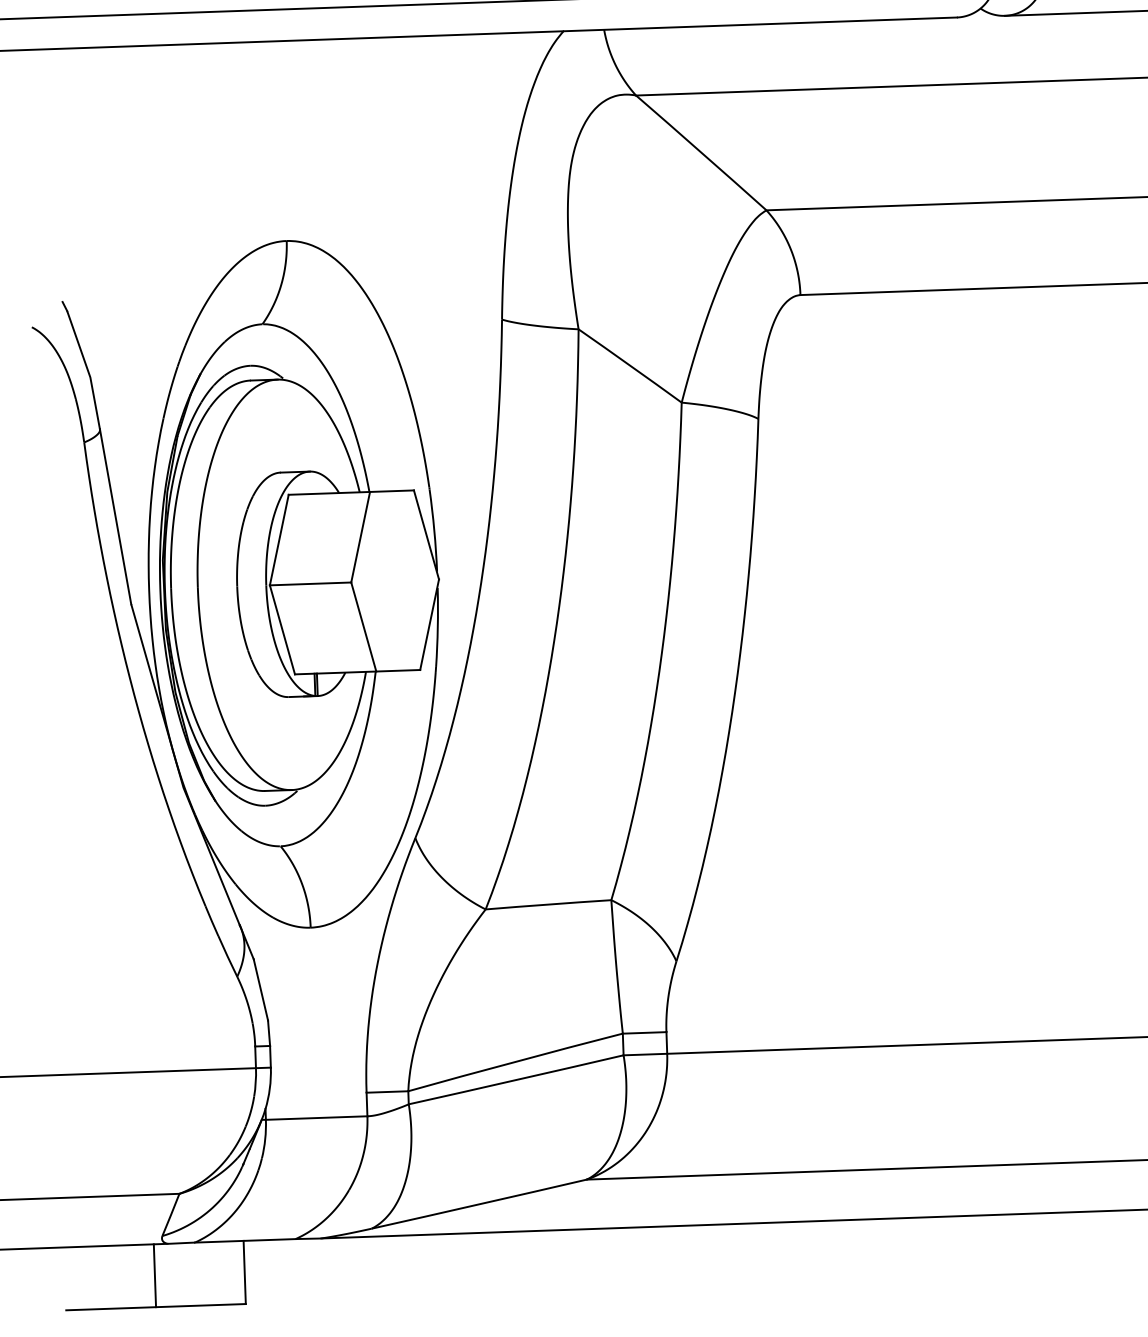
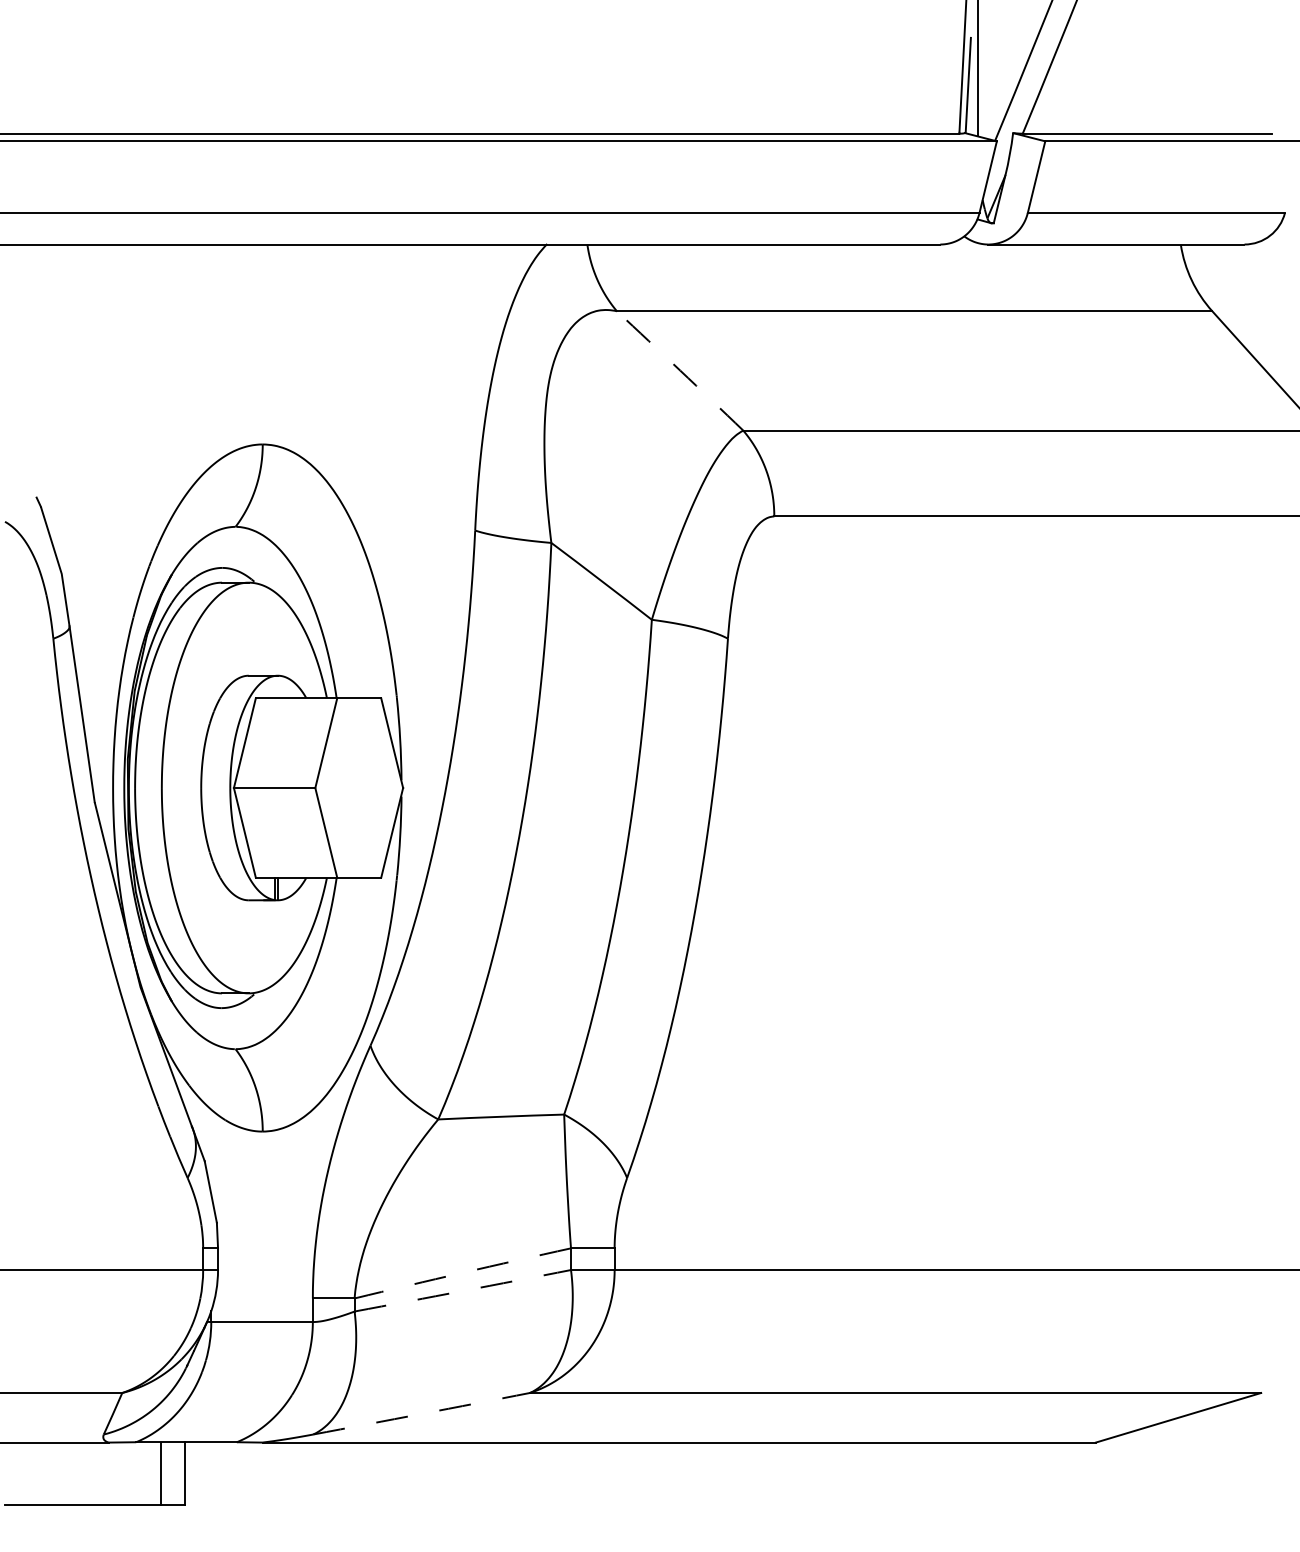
arc: (701, 152) -> (680, 370), solid -> dashed
arc: (515, 1061) -> (462, 1272), solid -> dashed
arc: (515, 1080) -> (462, 1291), solid -> dashed
arc: (479, 1203) -> (421, 1413), solid -> dashed
line: (154, 1275) -> (160, 1473), moved

